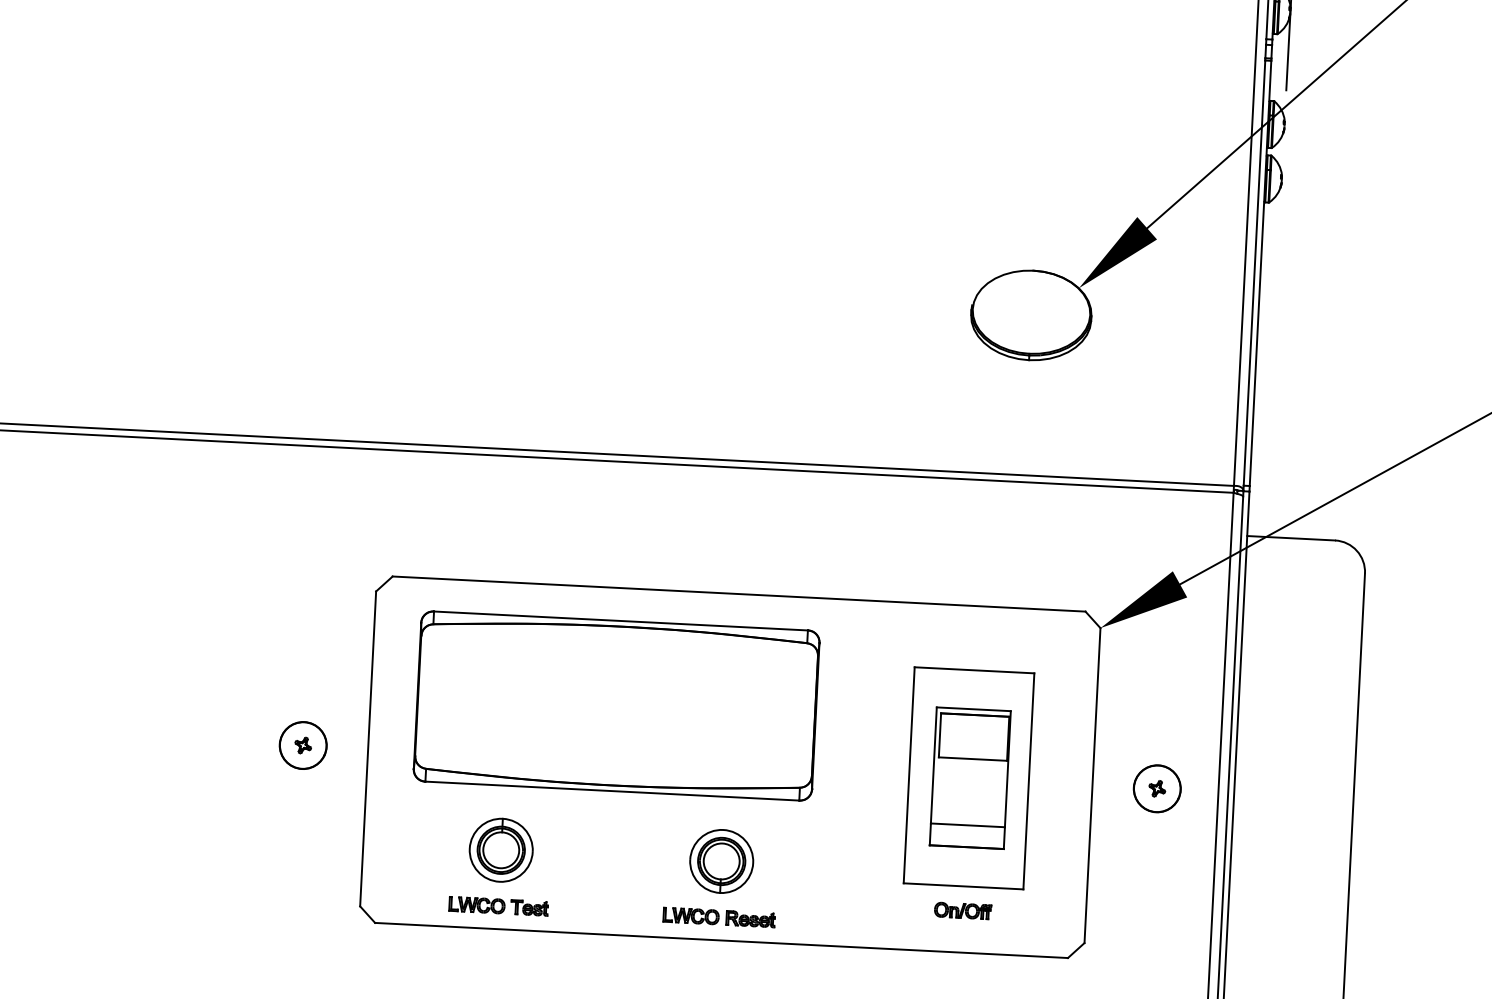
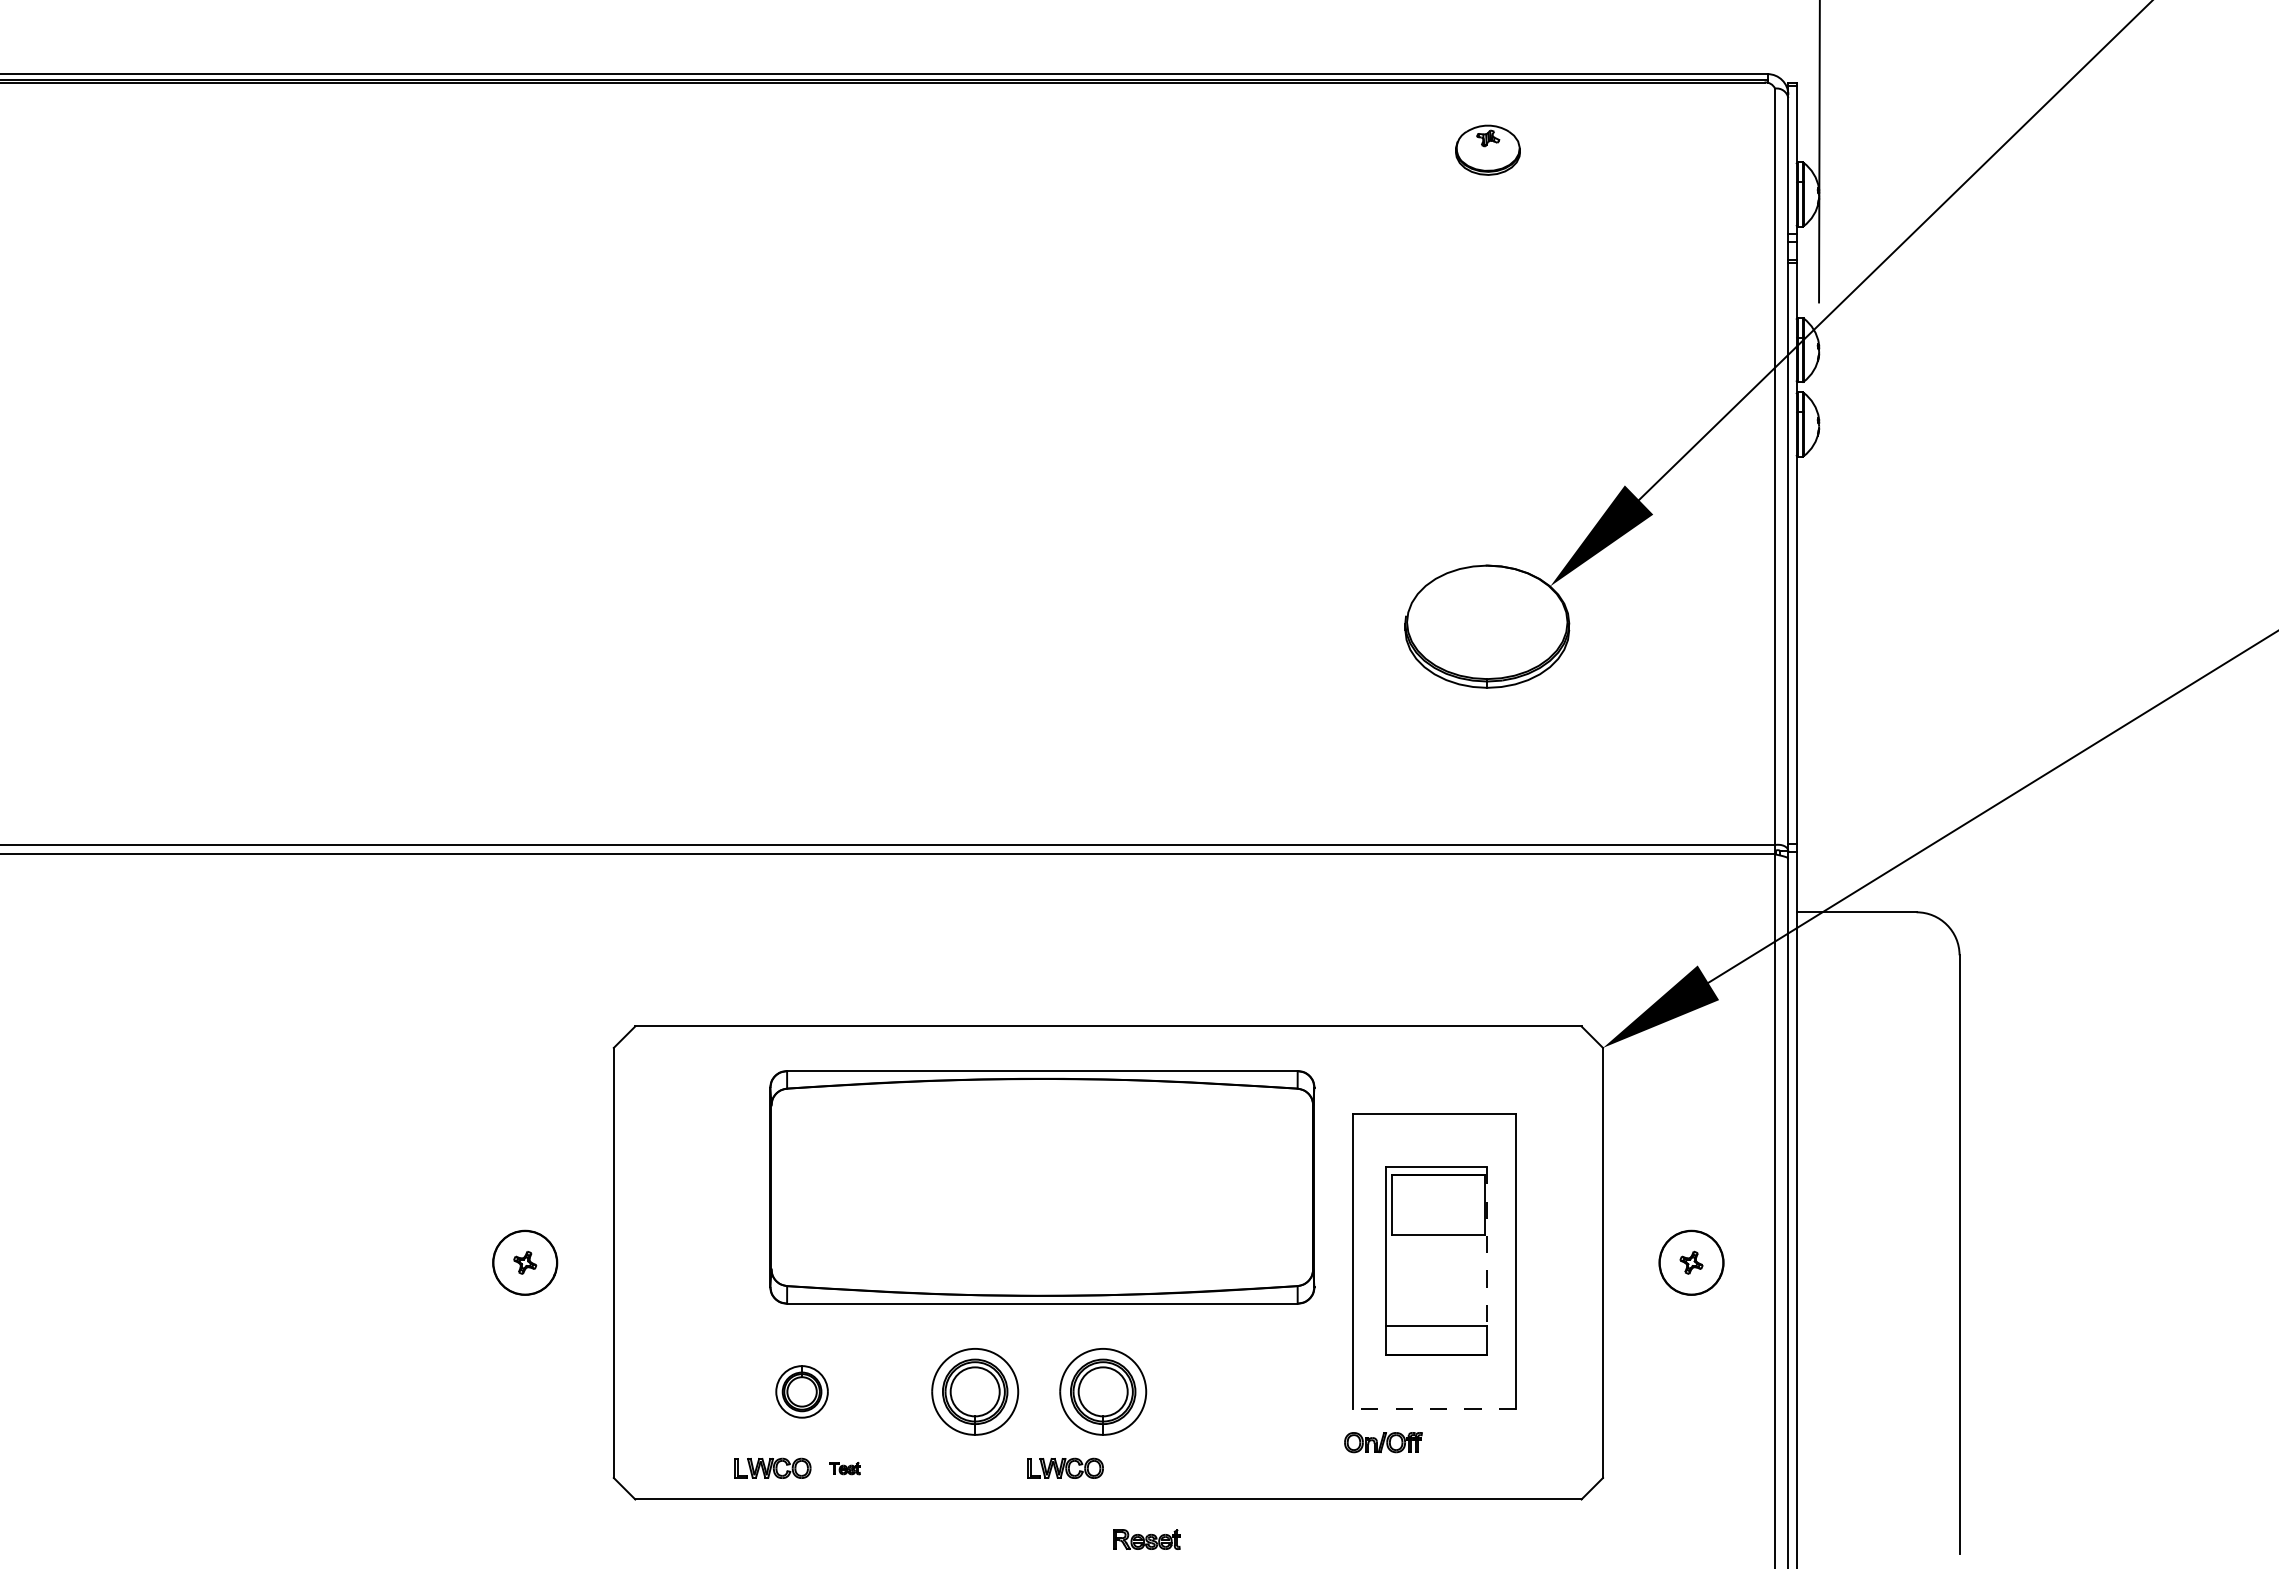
part: (616, 706) -> (1042, 1187), moved
line: (1007, 769) -> (1486, 1246), solid -> dashed
part: (500, 850) -> (801, 1391), size x0.6
part: (628, 856) -> (975, 1391), added
line: (963, 886) -> (1434, 1409), solid -> dashed
part: (529, 907) -> (844, 1468), size x0.6
part: (963, 910) -> (1383, 1442), moved
part: (750, 919) -> (1146, 1539), moved

